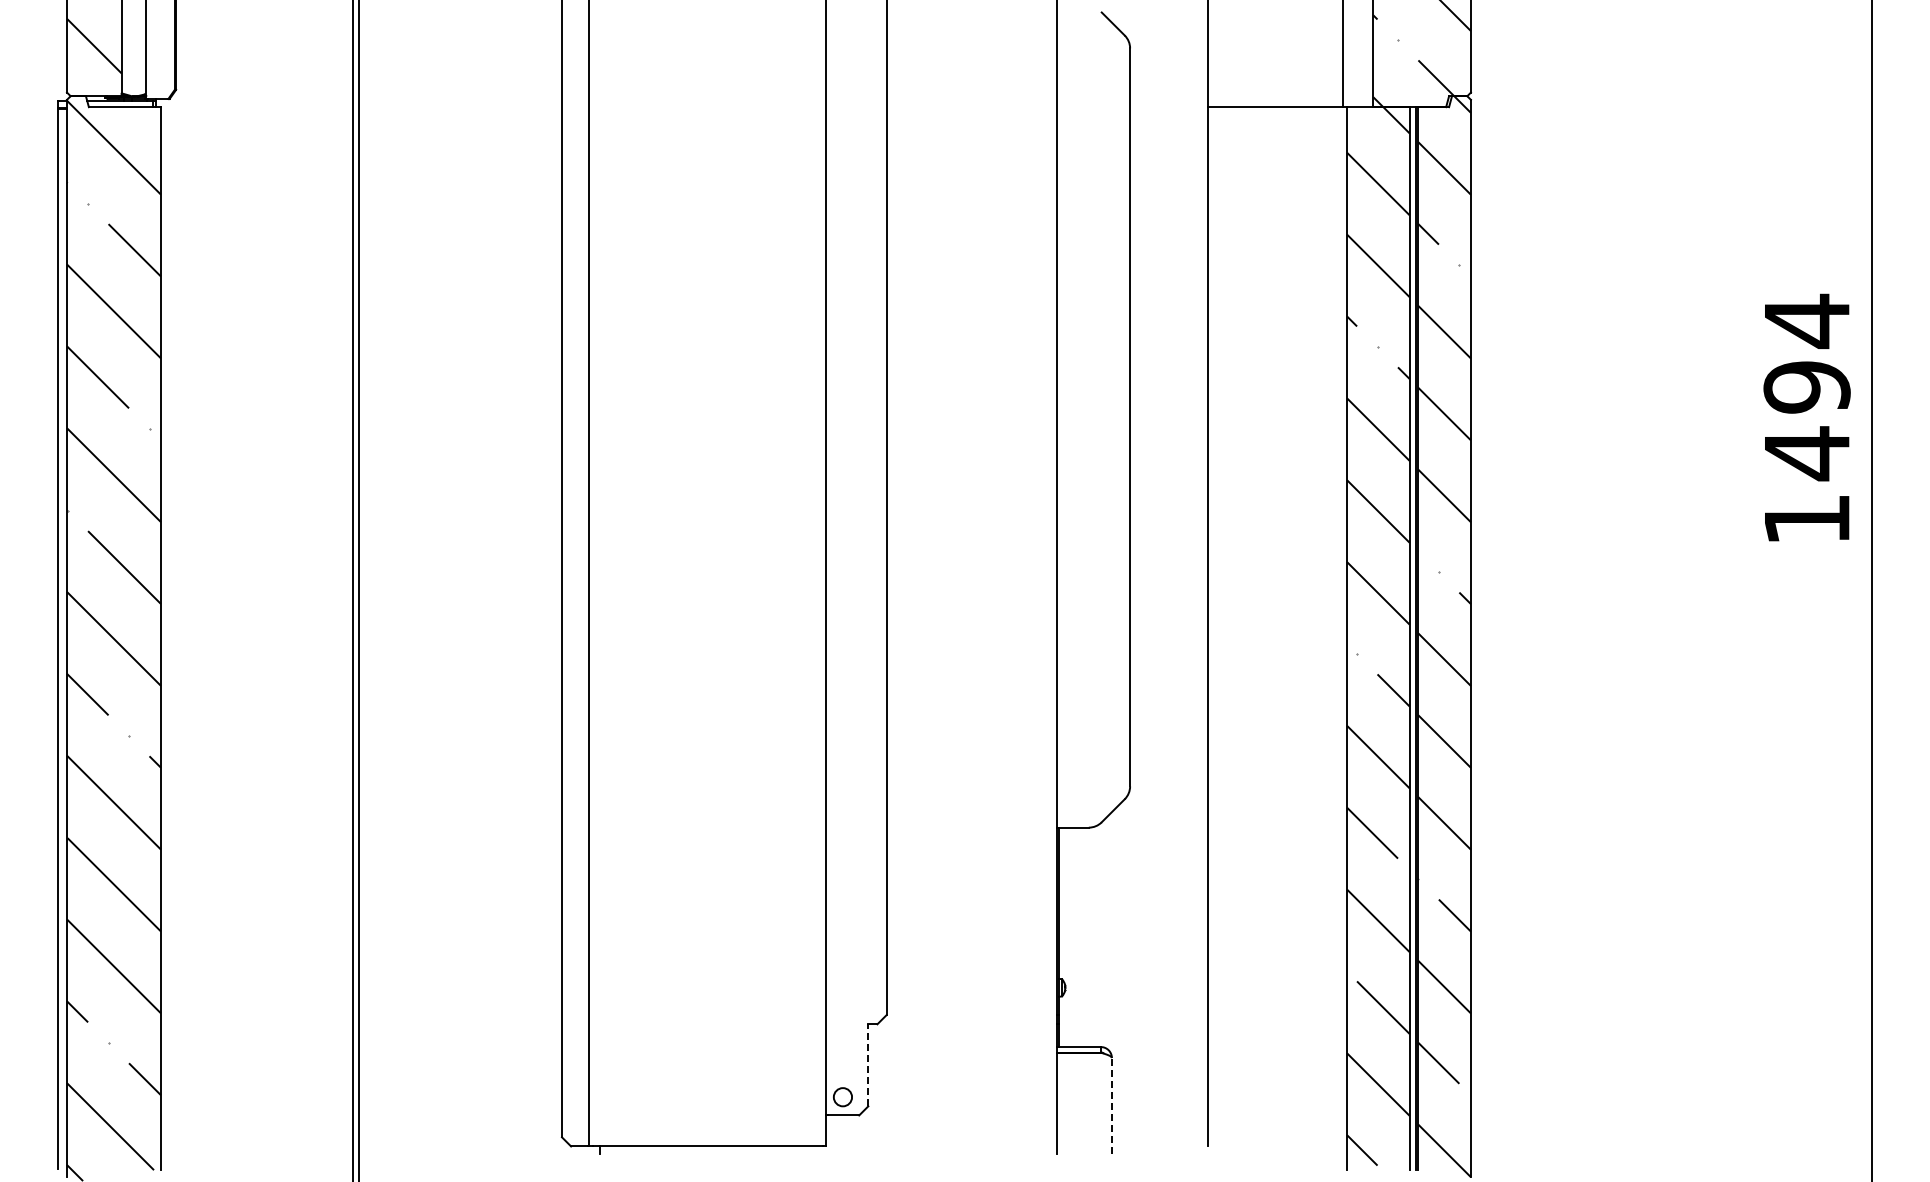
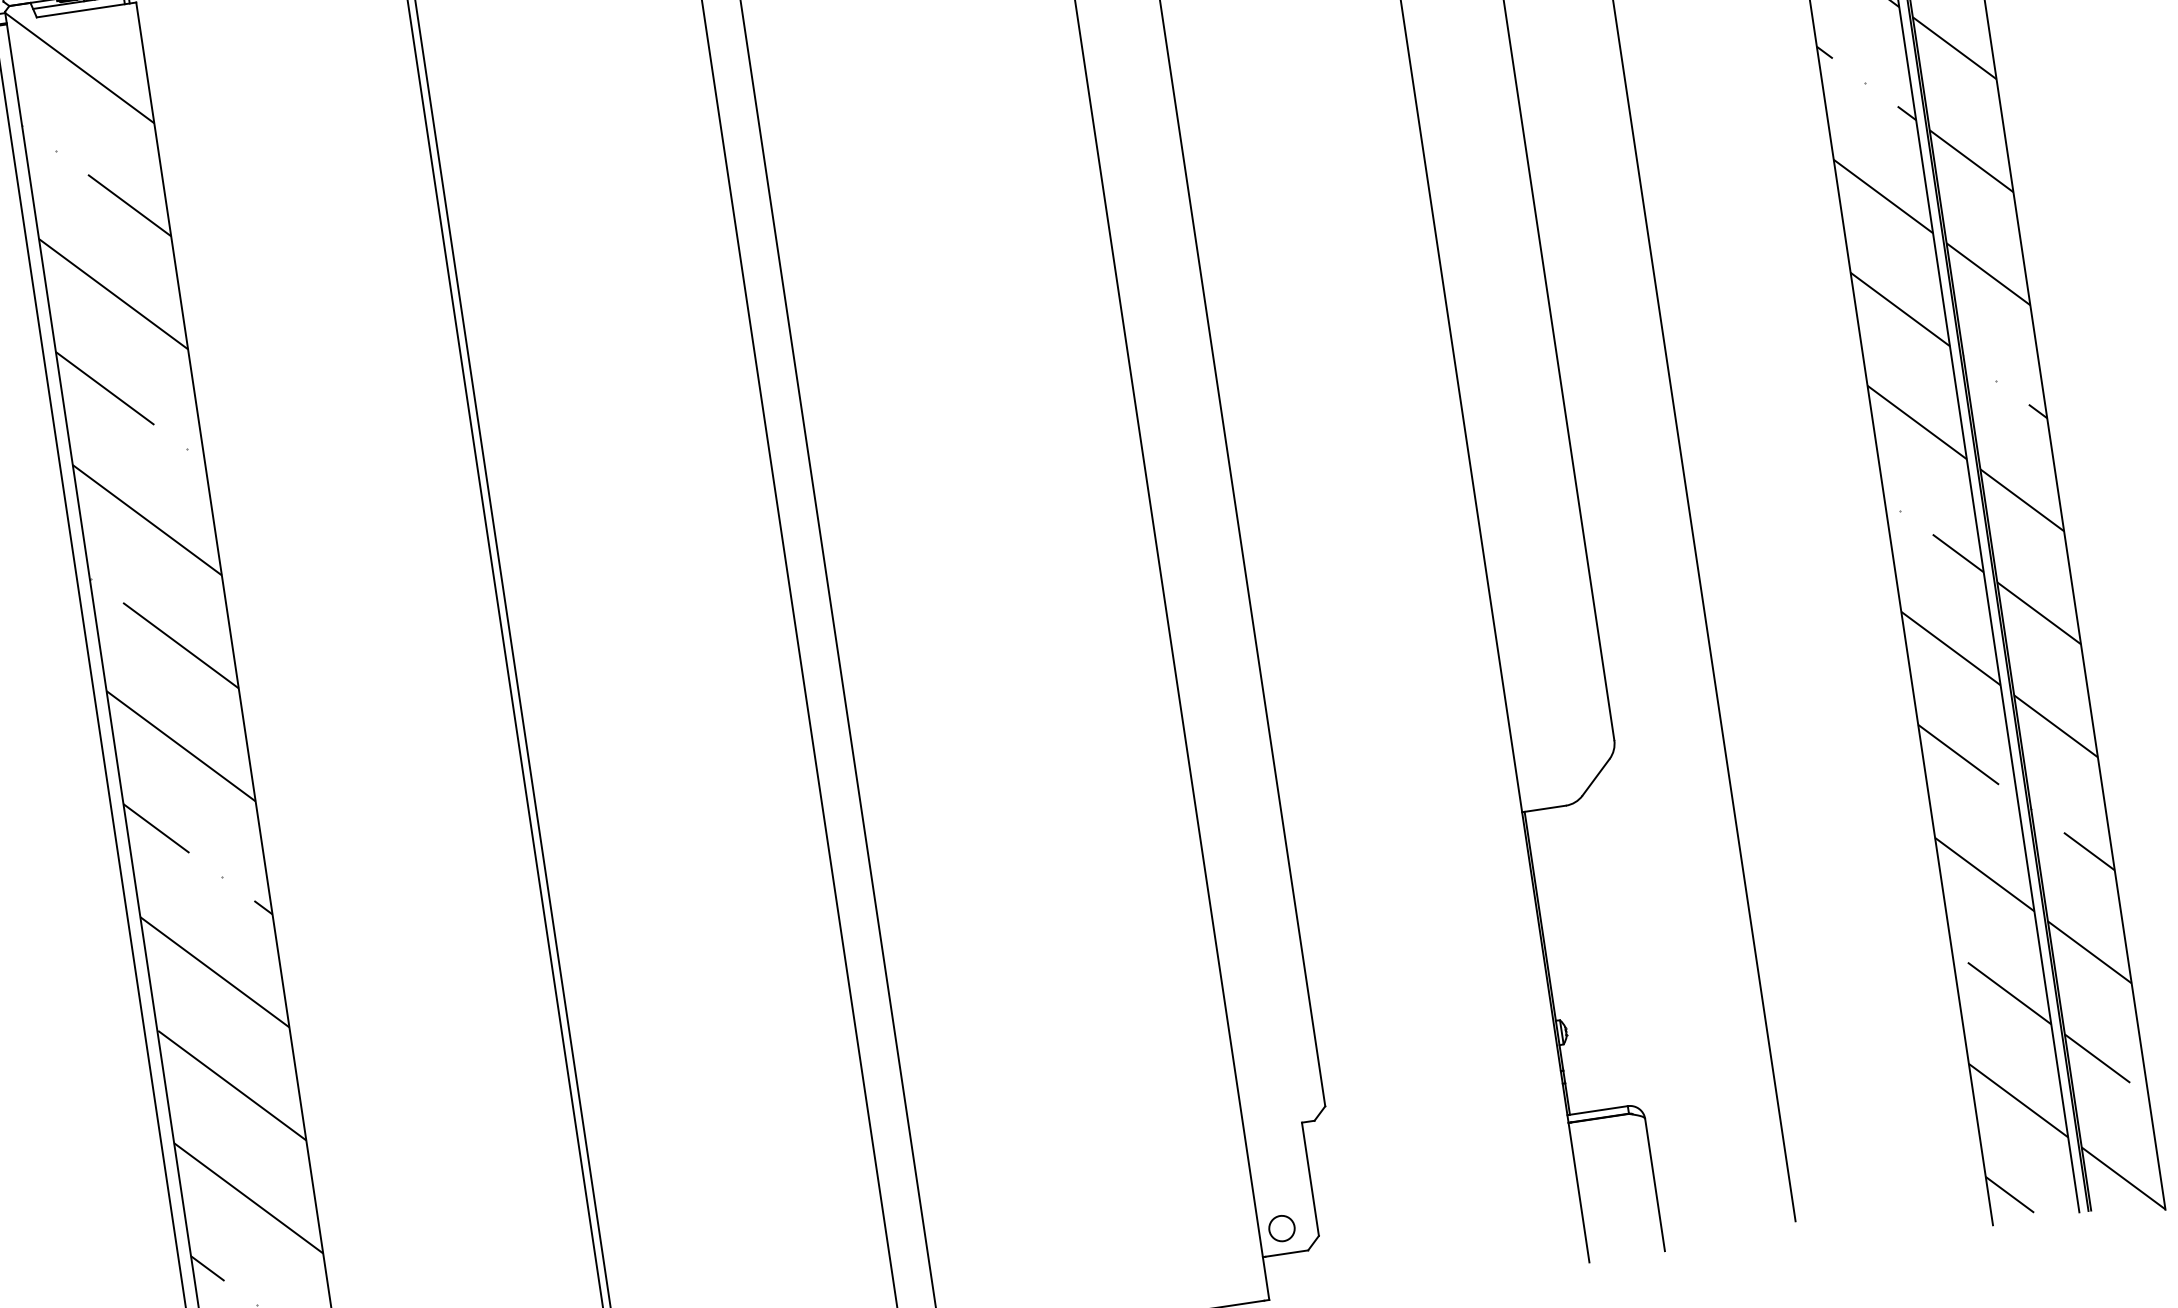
line: (868, 1064) -> (1310, 1178), dashed -> solid
line: (1111, 1105) -> (1654, 1184), dashed -> solid

